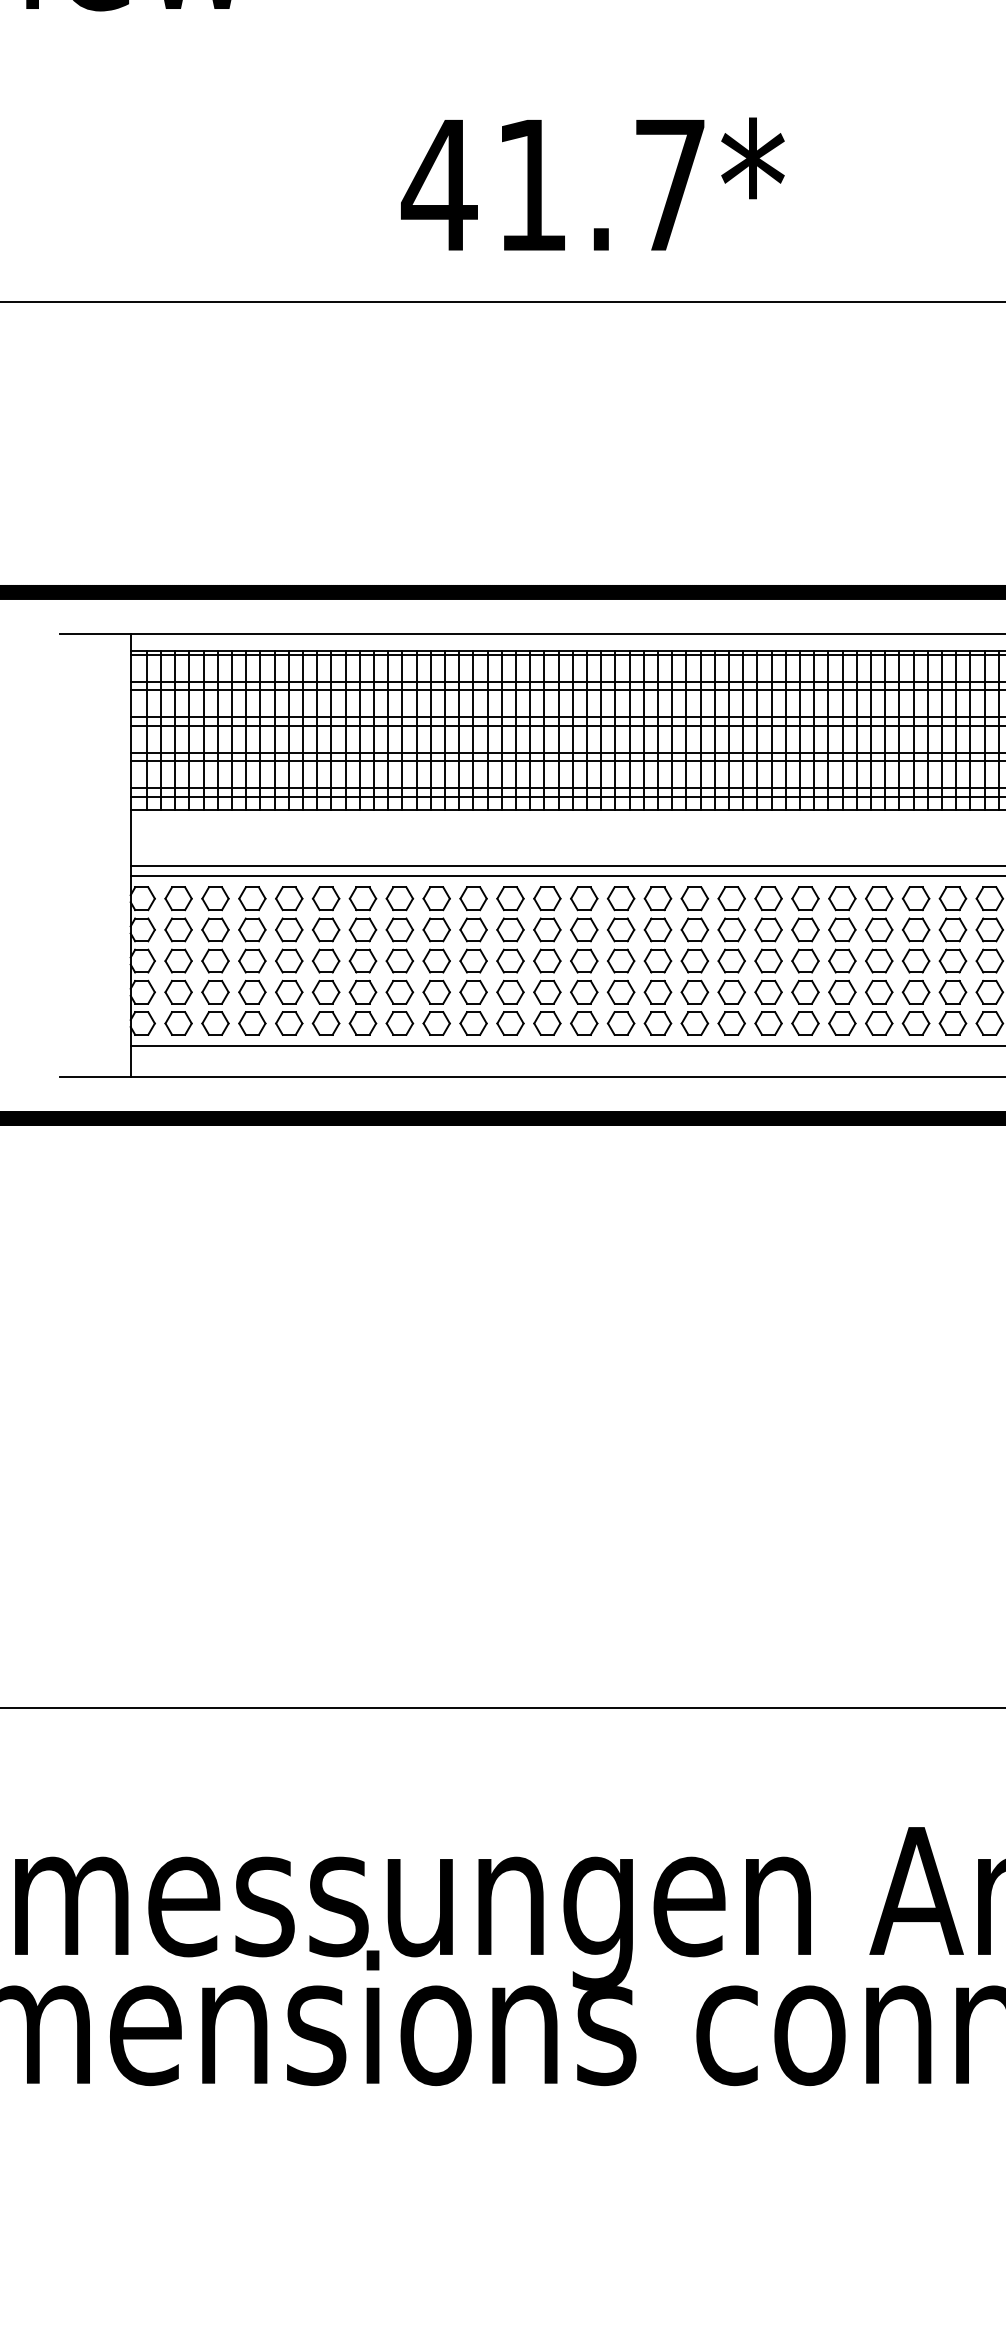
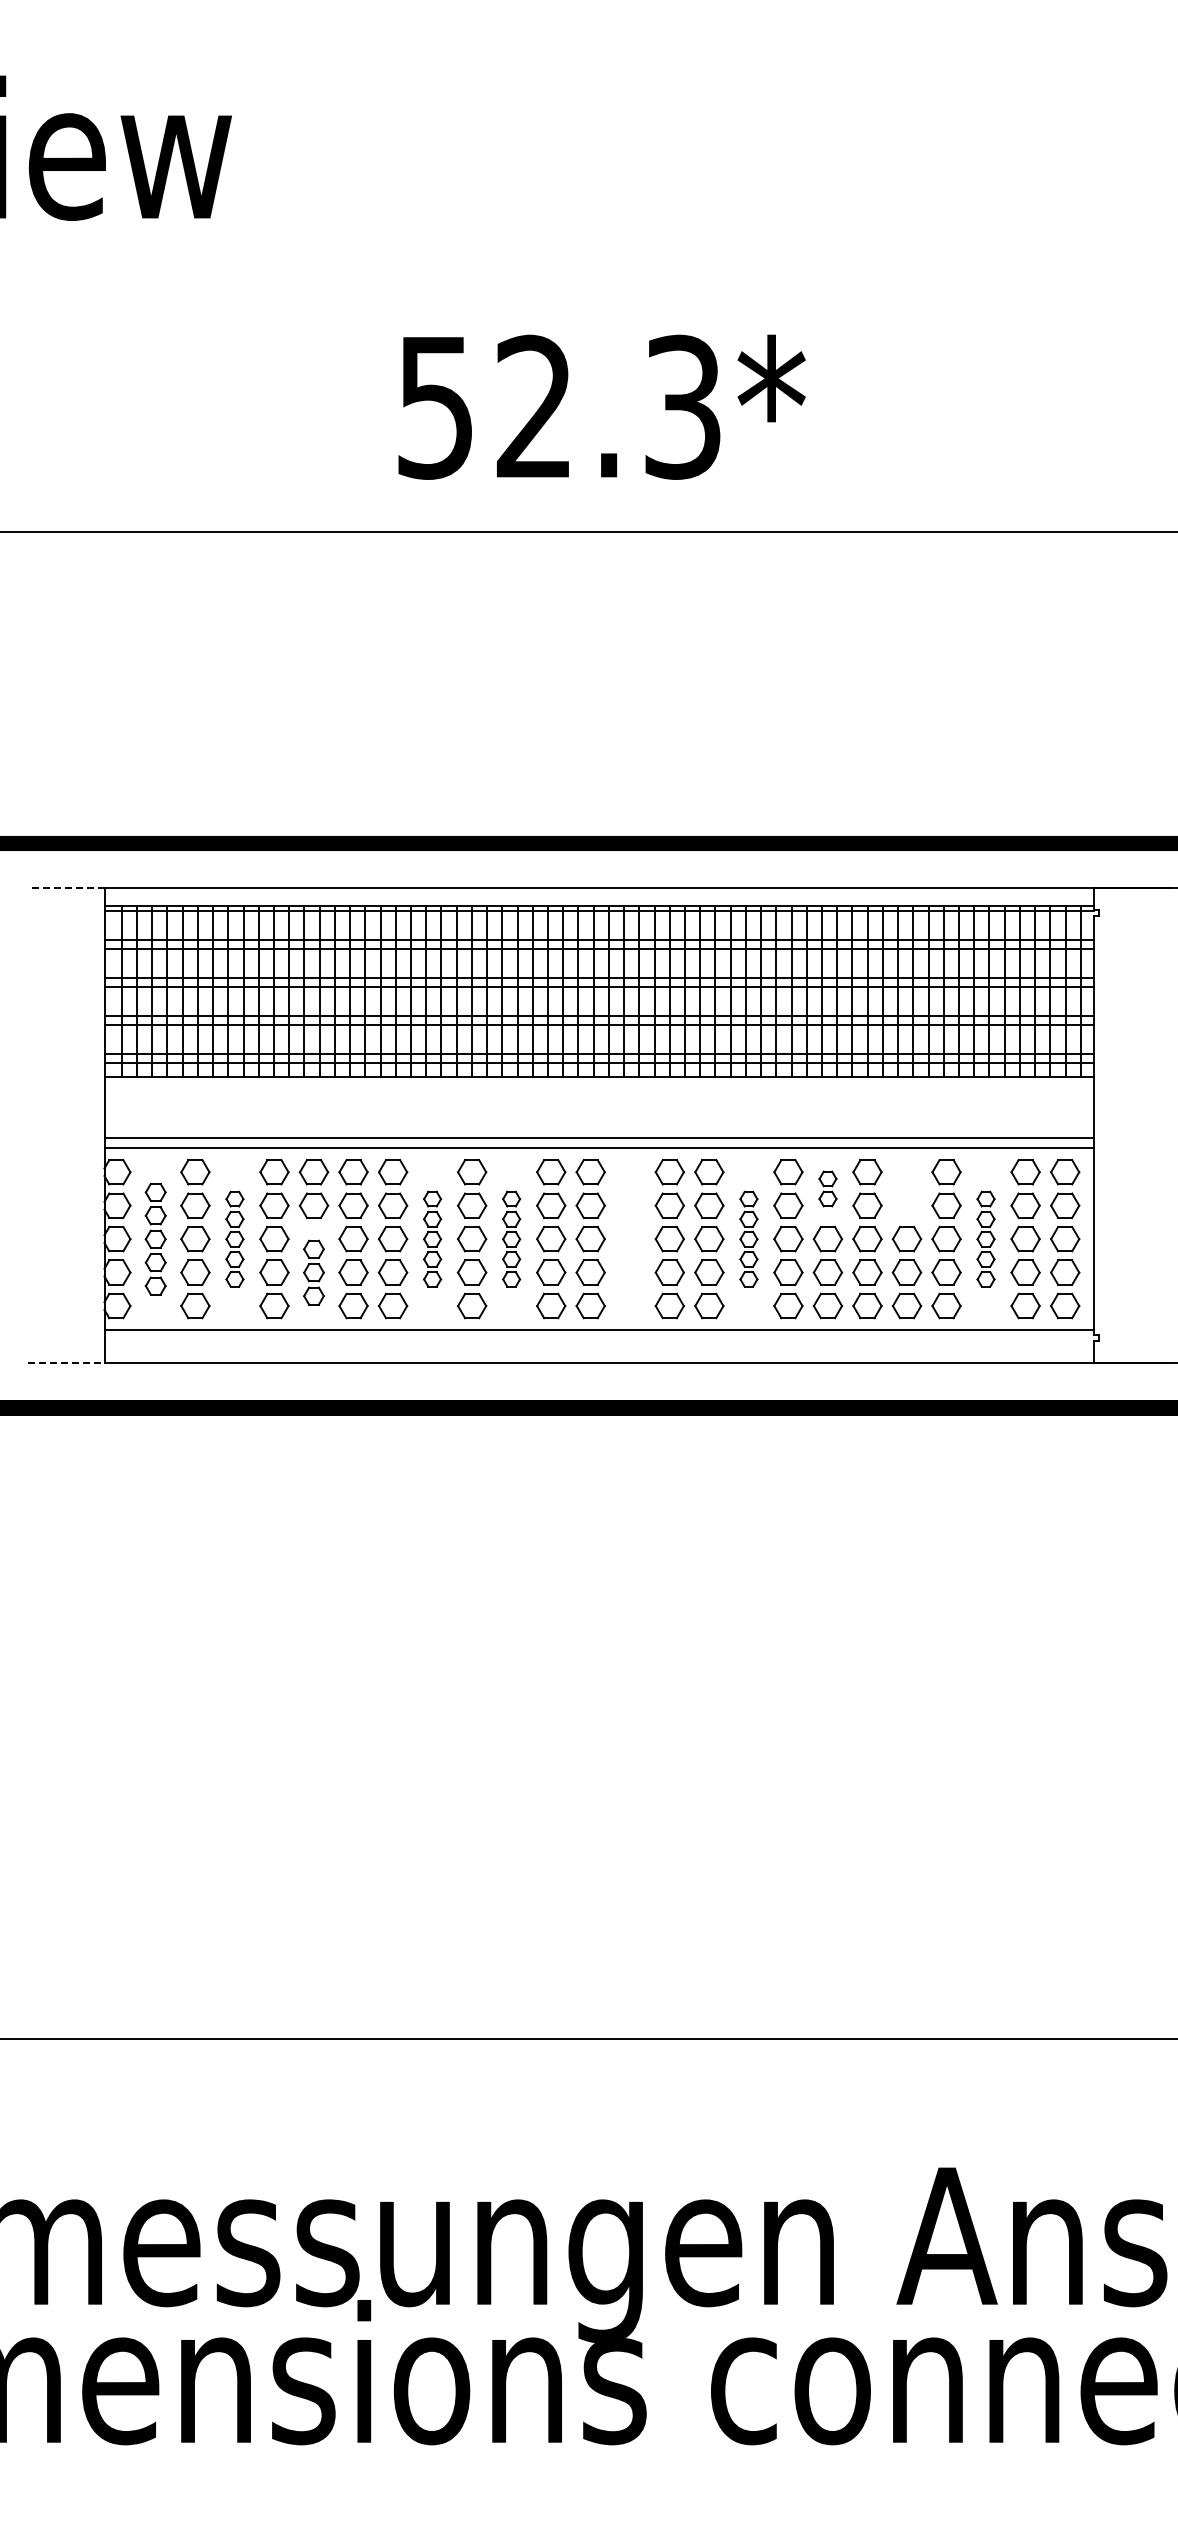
text: (553, 184) -> (557, 406), 41.7 -> 52.3
line: (94, 634) -> (65, 888), solid -> dashed
part: (805, 913) -> (827, 1188), size x0.6
part: (878, 913) -> (906, 1188), removed
part: (178, 961) -> (155, 1239), size x0.7
part: (251, 961) -> (234, 1239), size x0.6
part: (436, 961) -> (432, 1239), size x0.6
part: (510, 961) -> (511, 1239), size x0.6
part: (621, 961) -> (630, 1239), removed
part: (731, 961) -> (748, 1239), size x0.6
part: (952, 961) -> (985, 1239), size x0.6
part: (325, 992) -> (313, 1272), size x0.7
line: (95, 1077) -> (66, 1363), solid -> dashed

